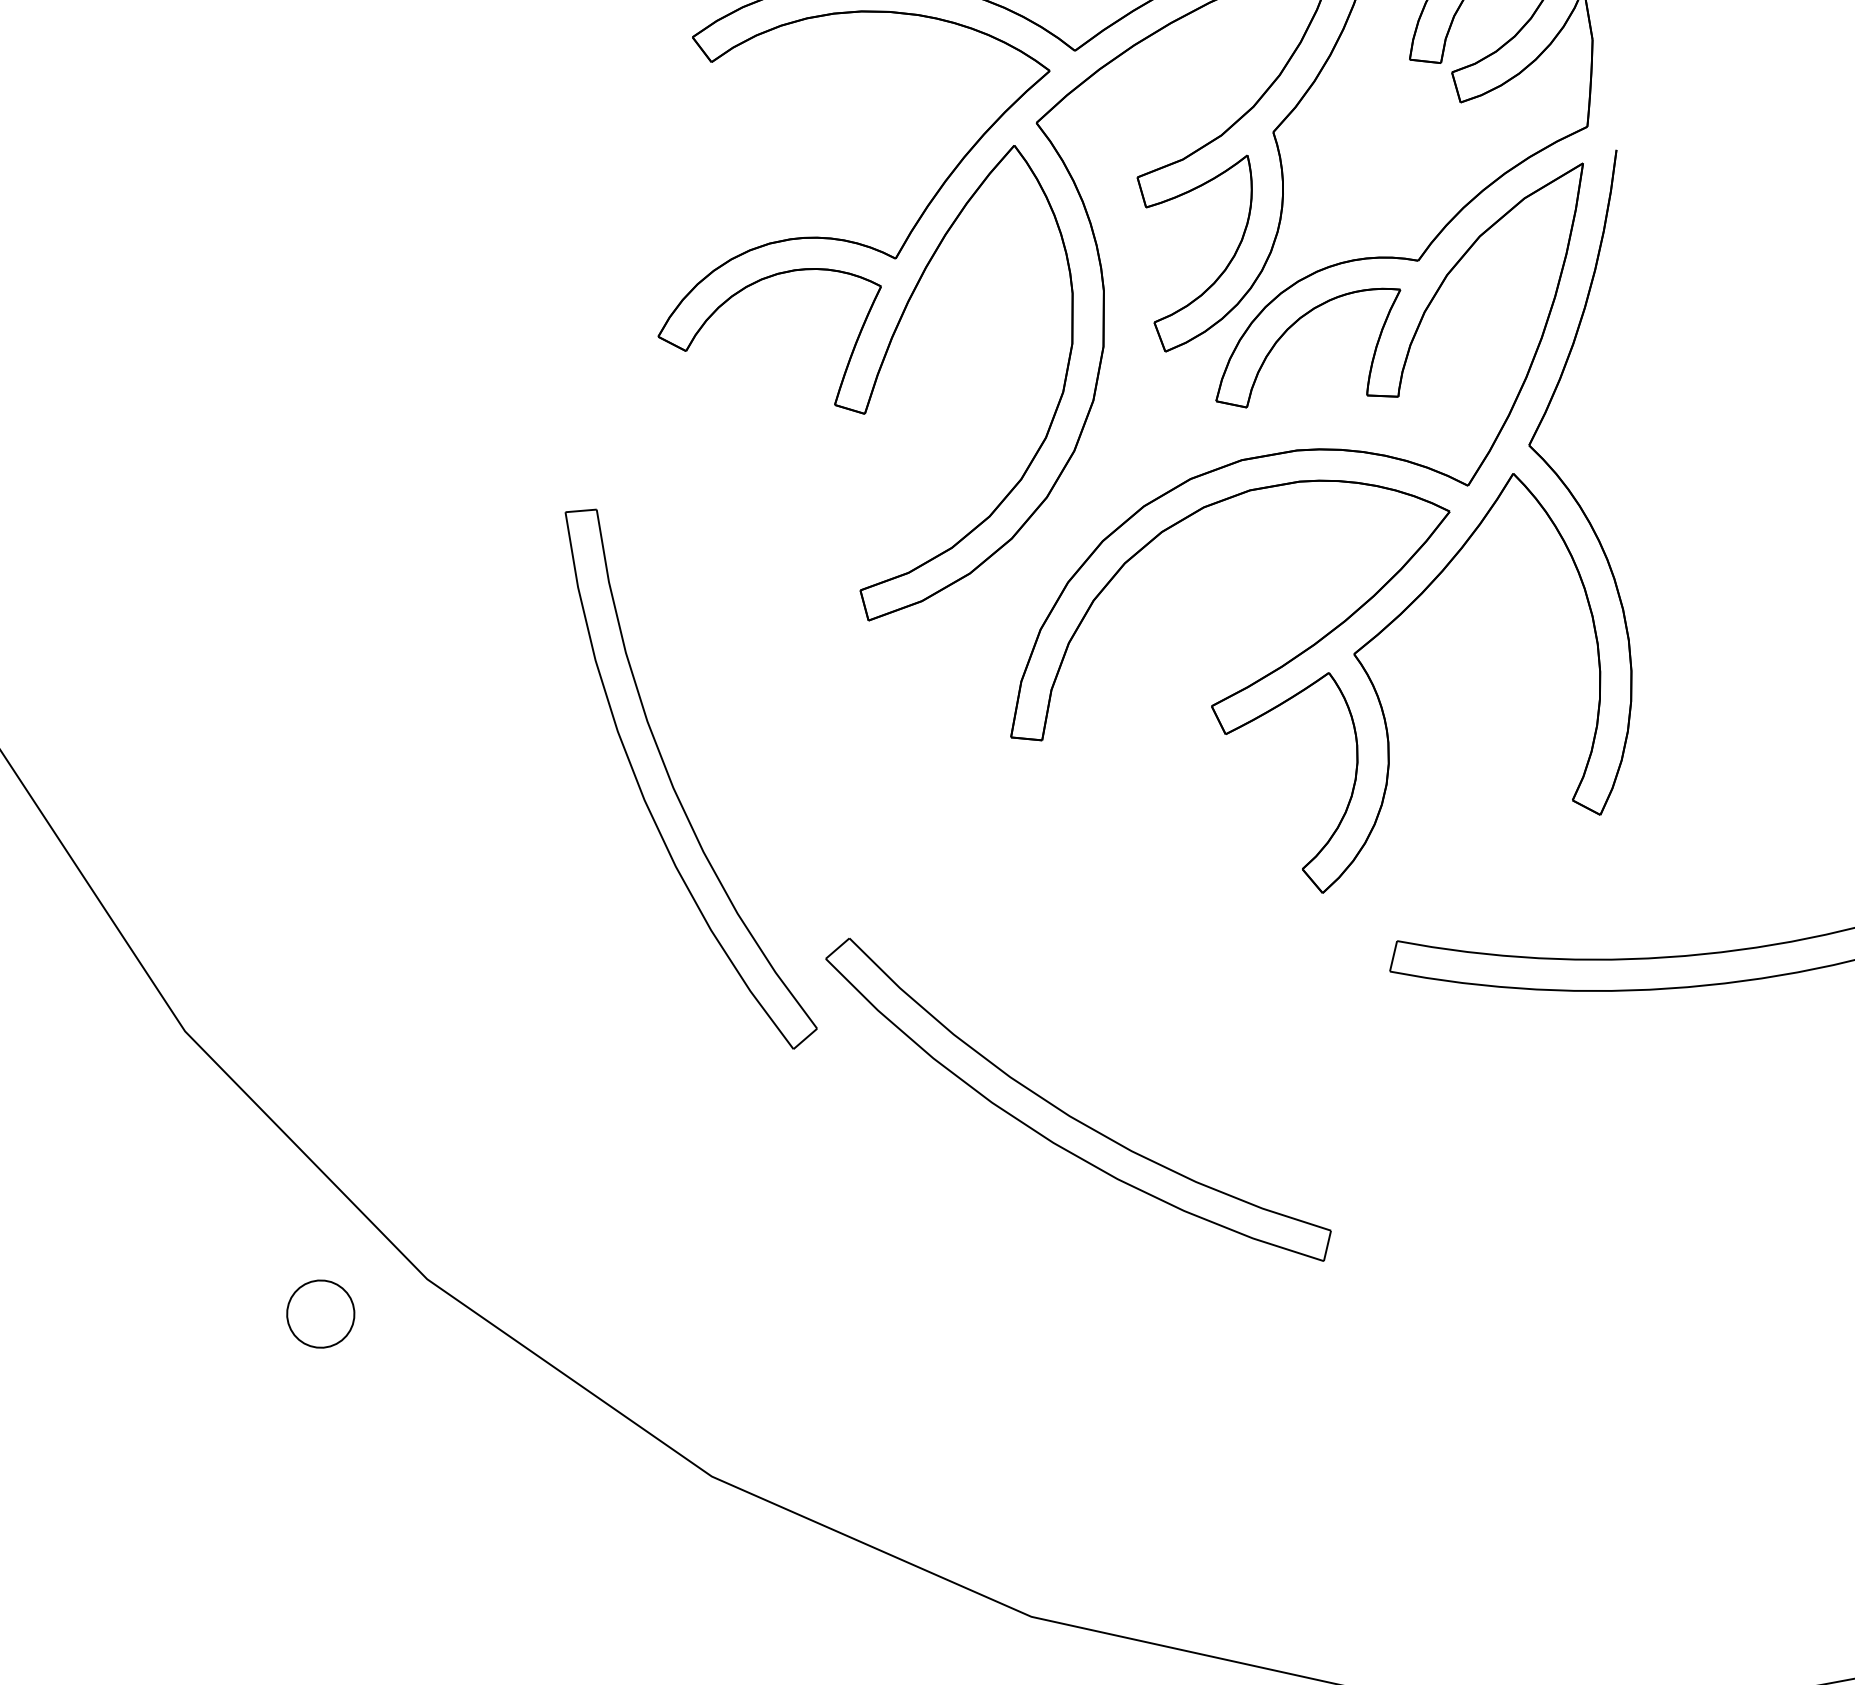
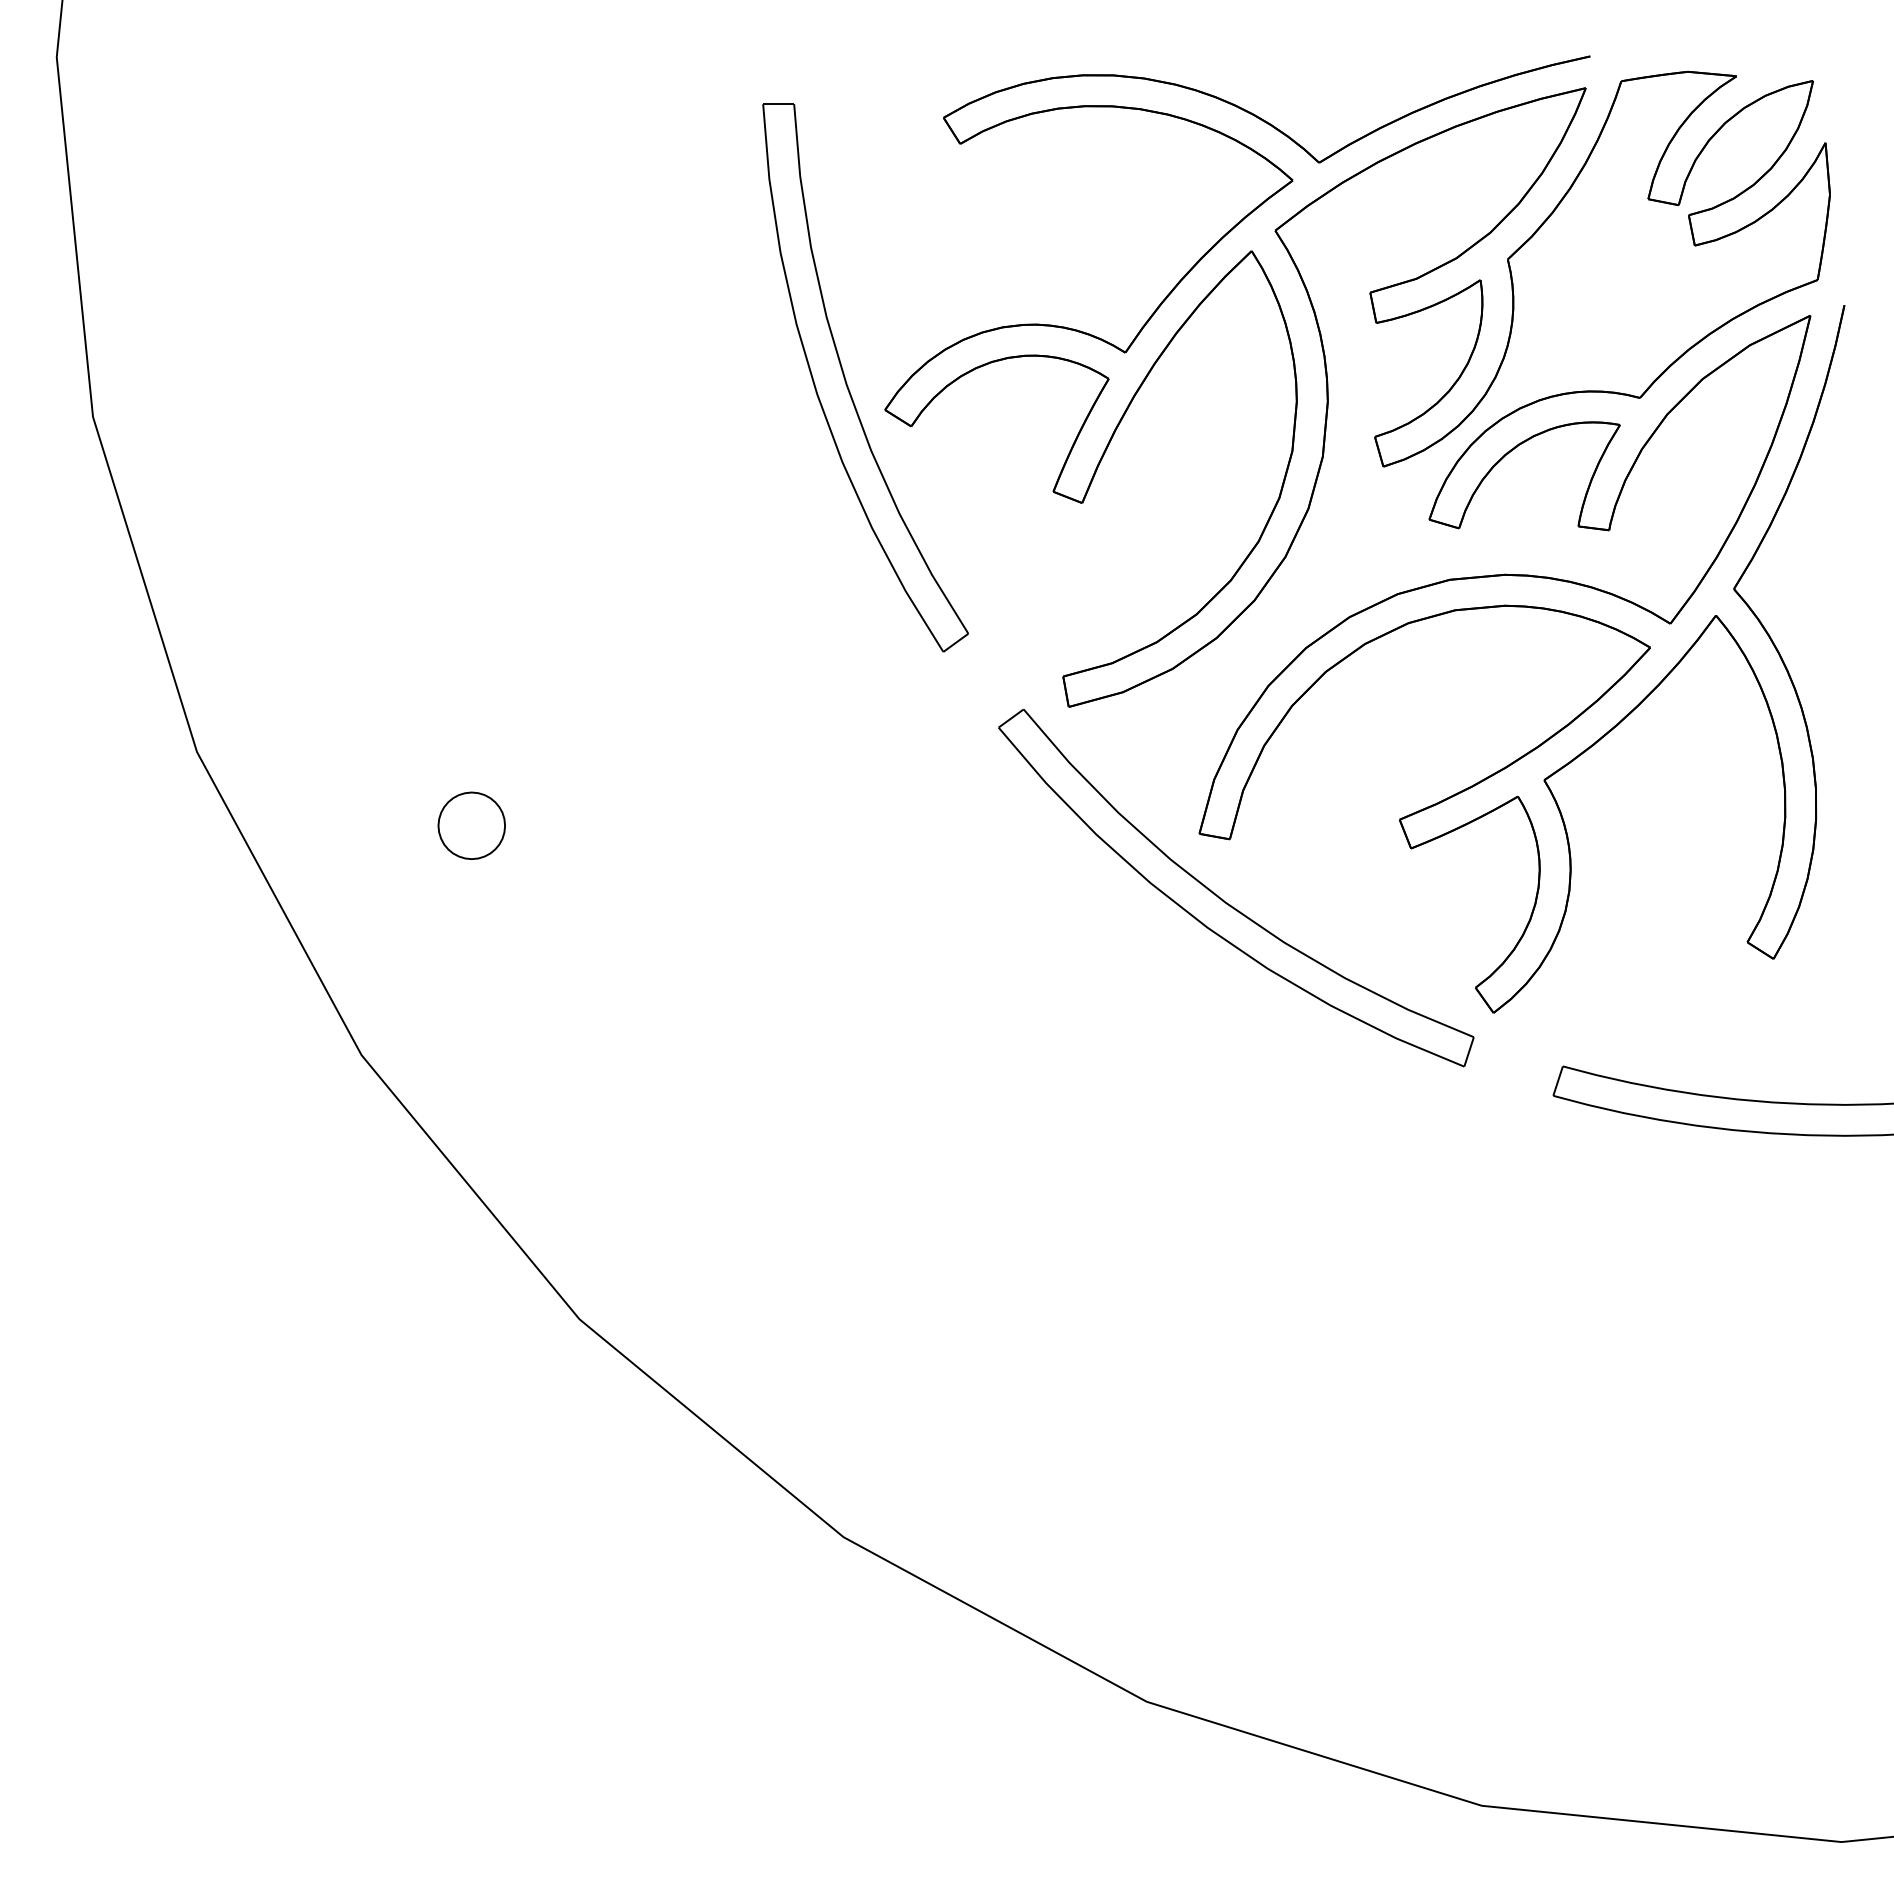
part: (674, 786) -> (847, 383), moved
part: (1071, 1115) -> (1227, 902), moved
part: (320, 1313) -> (471, 825), moved

